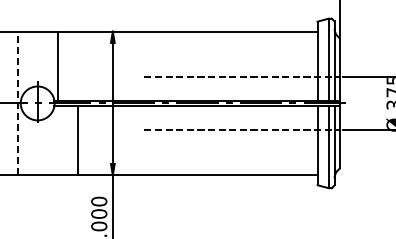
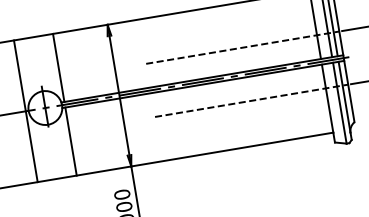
line: (17, 103) -> (25, 111), dashed -> solid
line: (77, 140) -> (71, 141), moved

